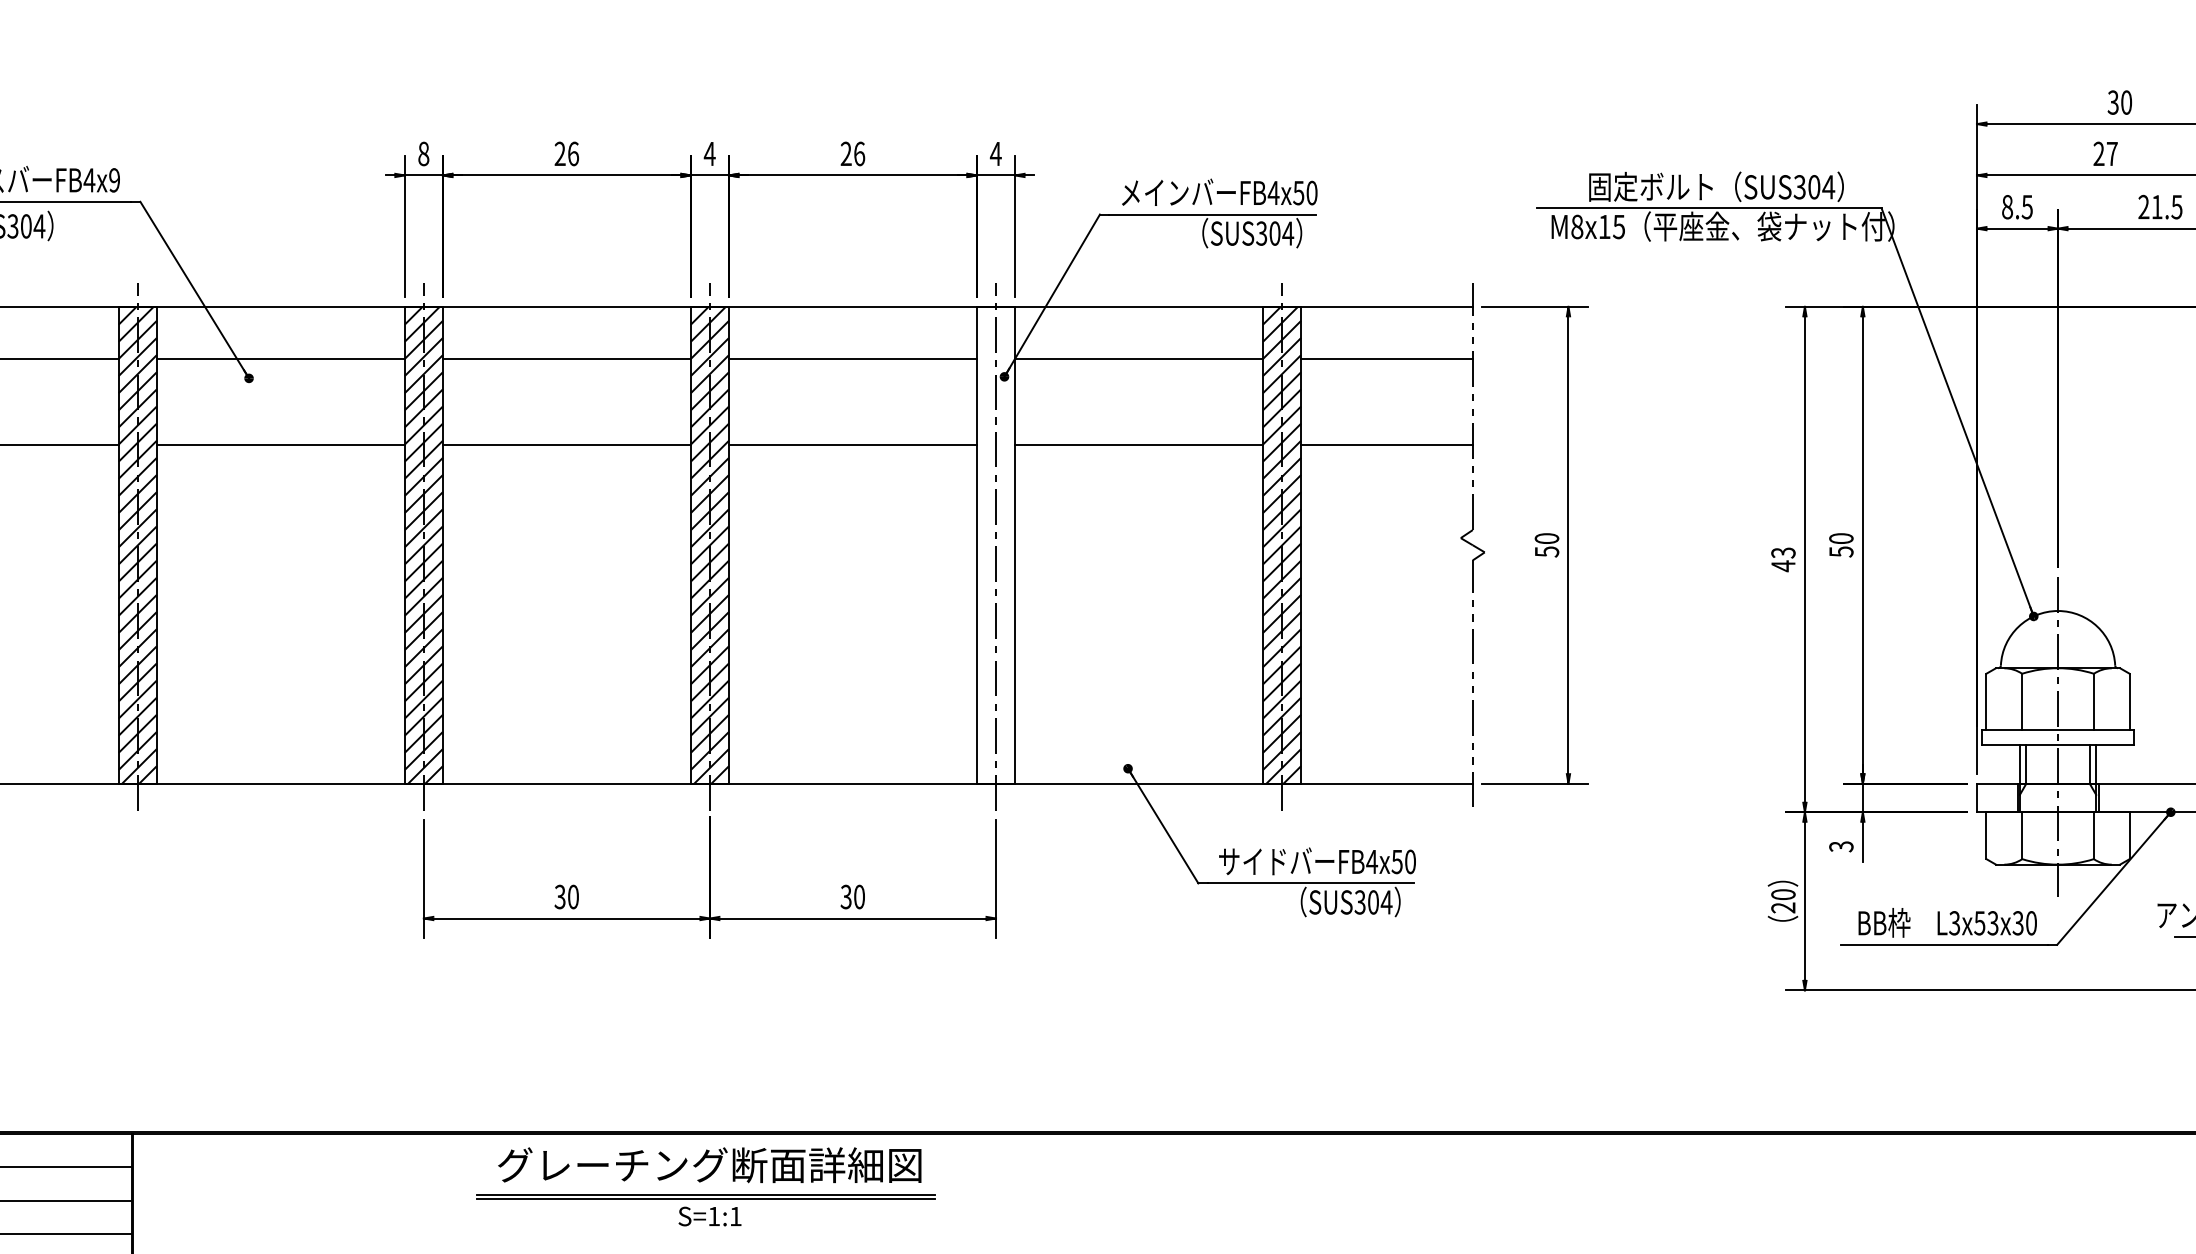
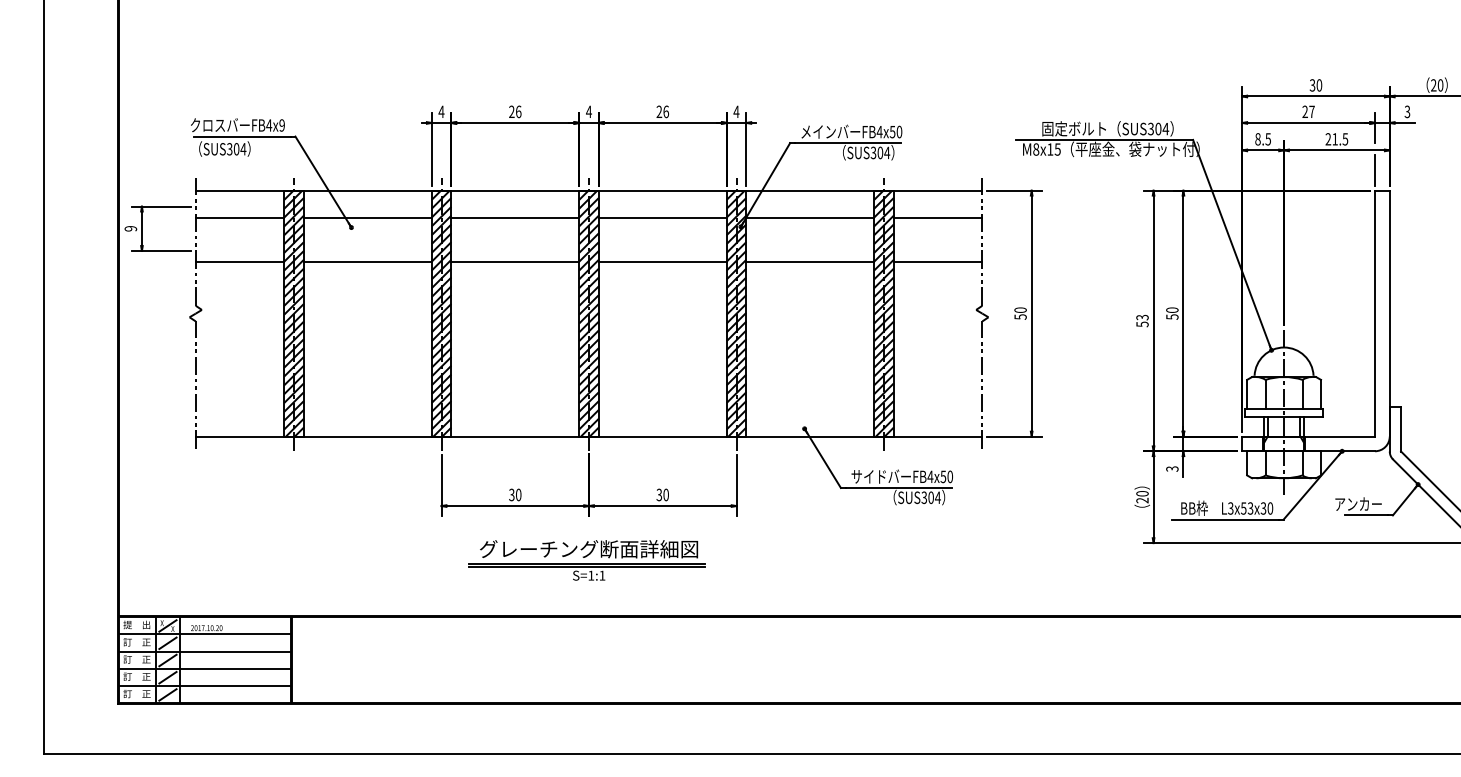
text: (423, 153) -> (441, 111), 8 -> 4
hatch: (995, 545) -> (736, 313), added
text: (1783, 566) -> (1142, 324), 43 -> 53
part: (704, 1187) -> (586, 560), moved

